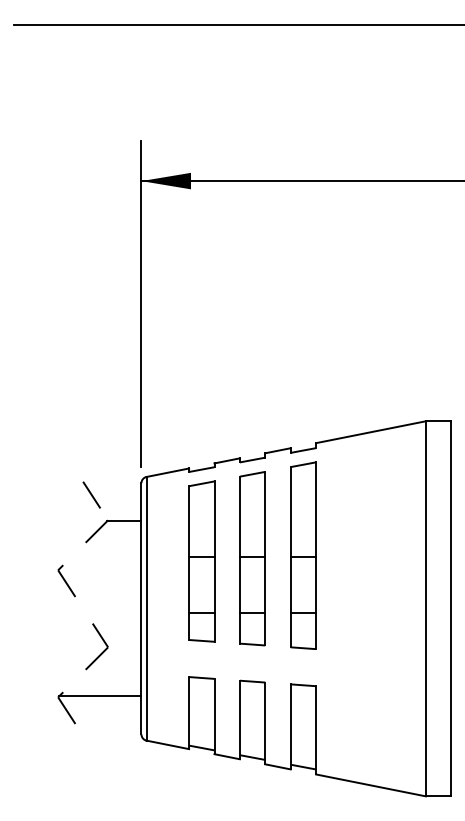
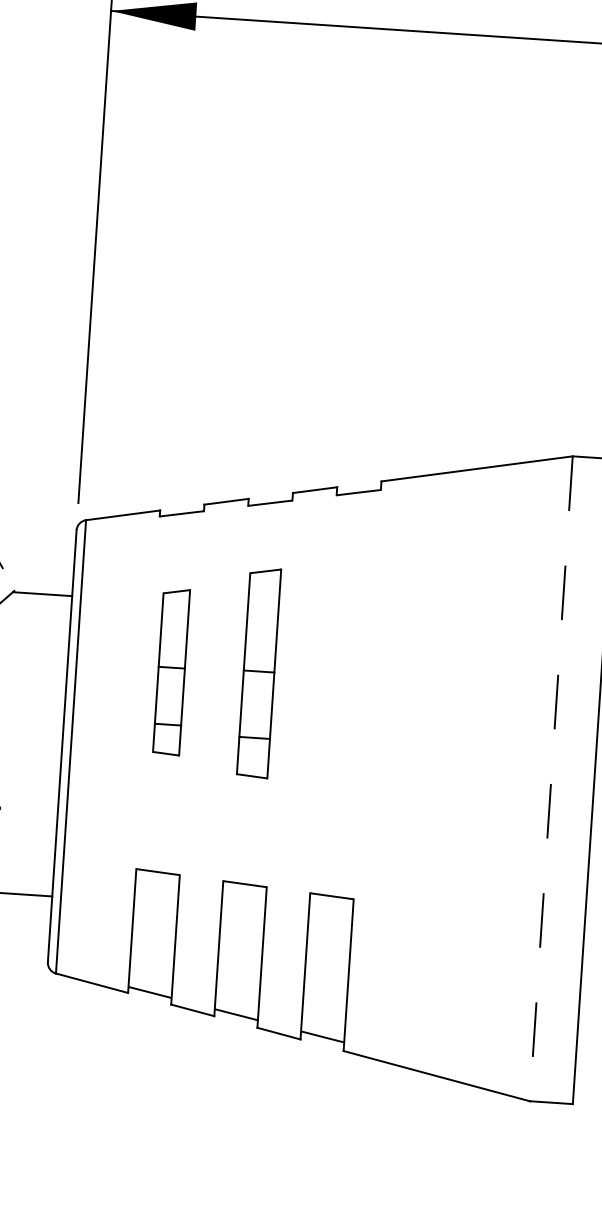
part: (303, 555) -> (346, 673), removed
part: (252, 558) -> (258, 672), size x0.7
part: (201, 561) -> (170, 671), size x0.6
line: (425, 608) -> (550, 778), solid -> dashed

